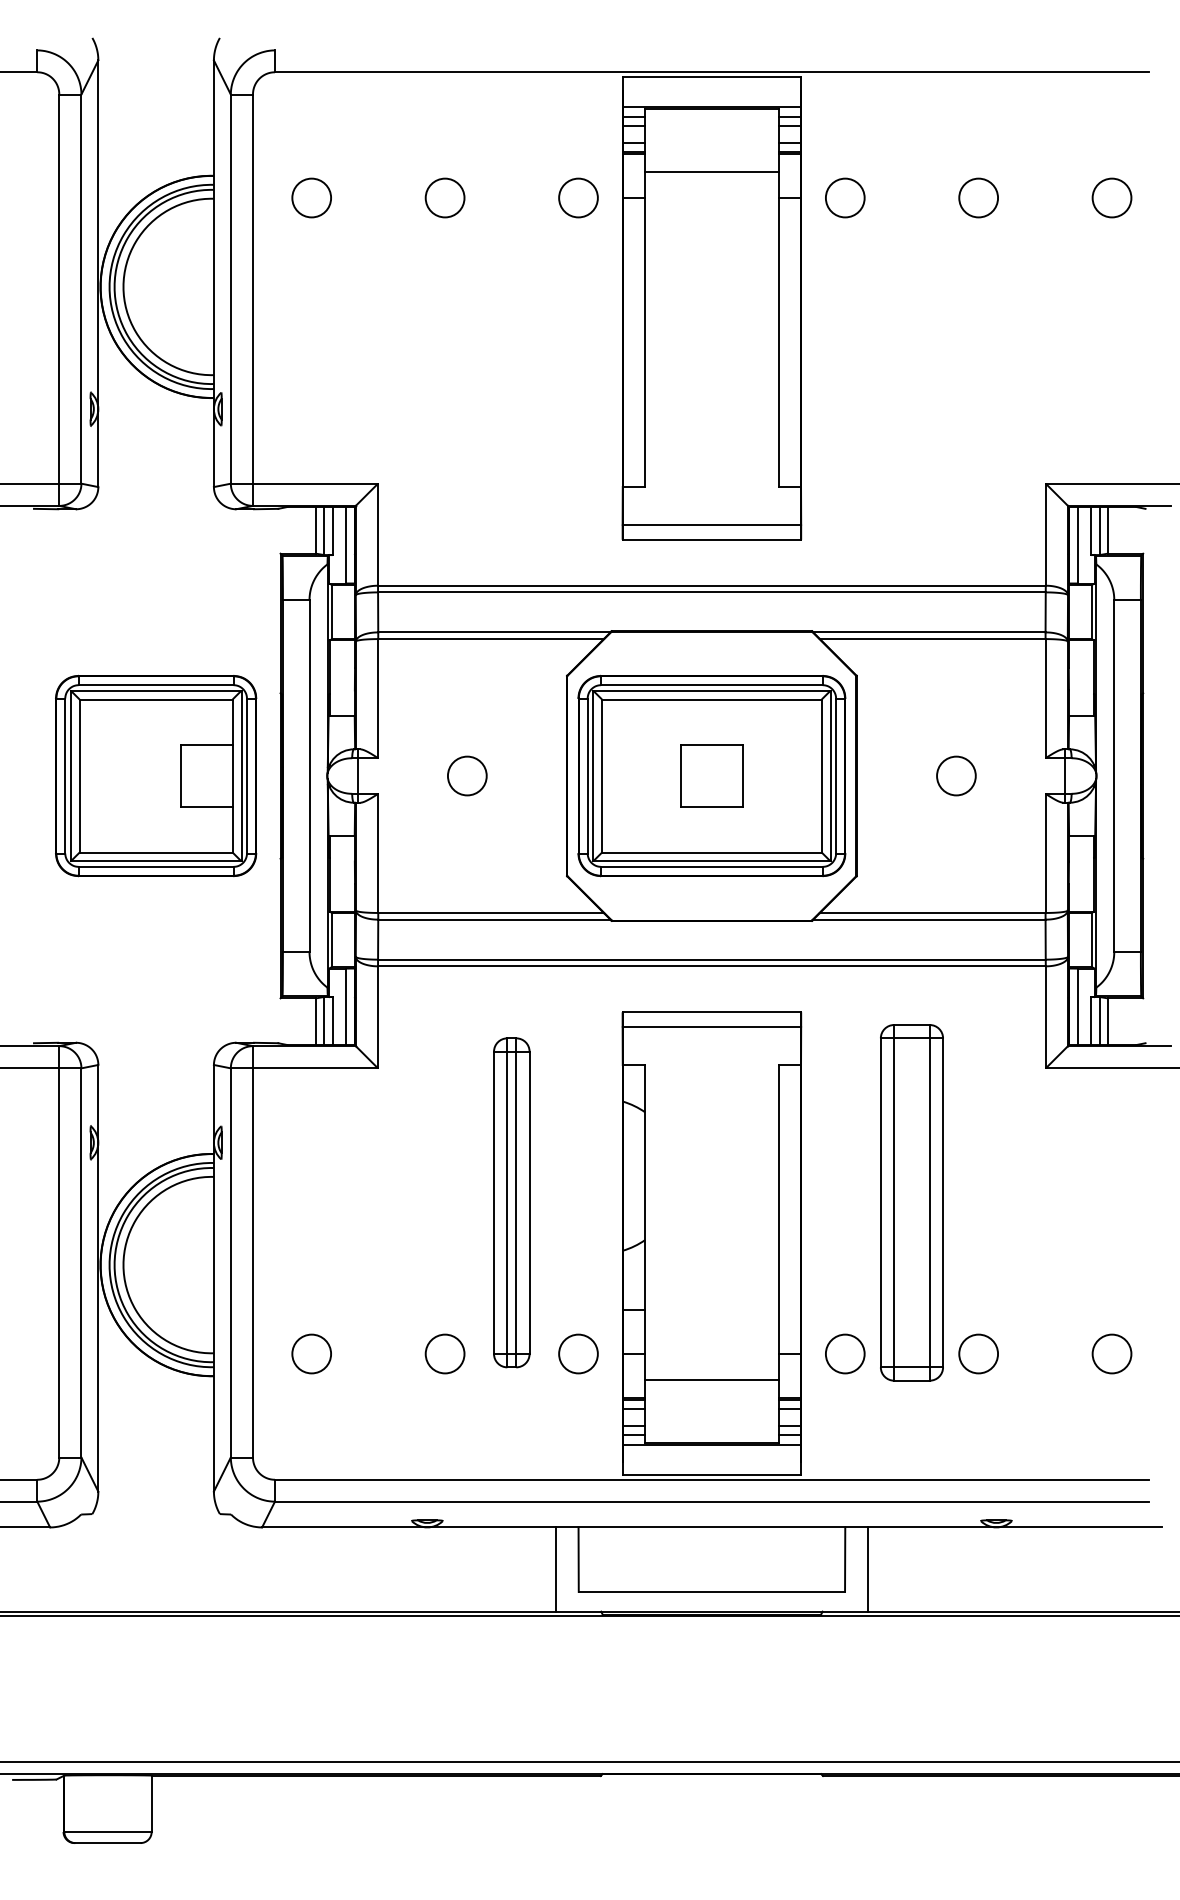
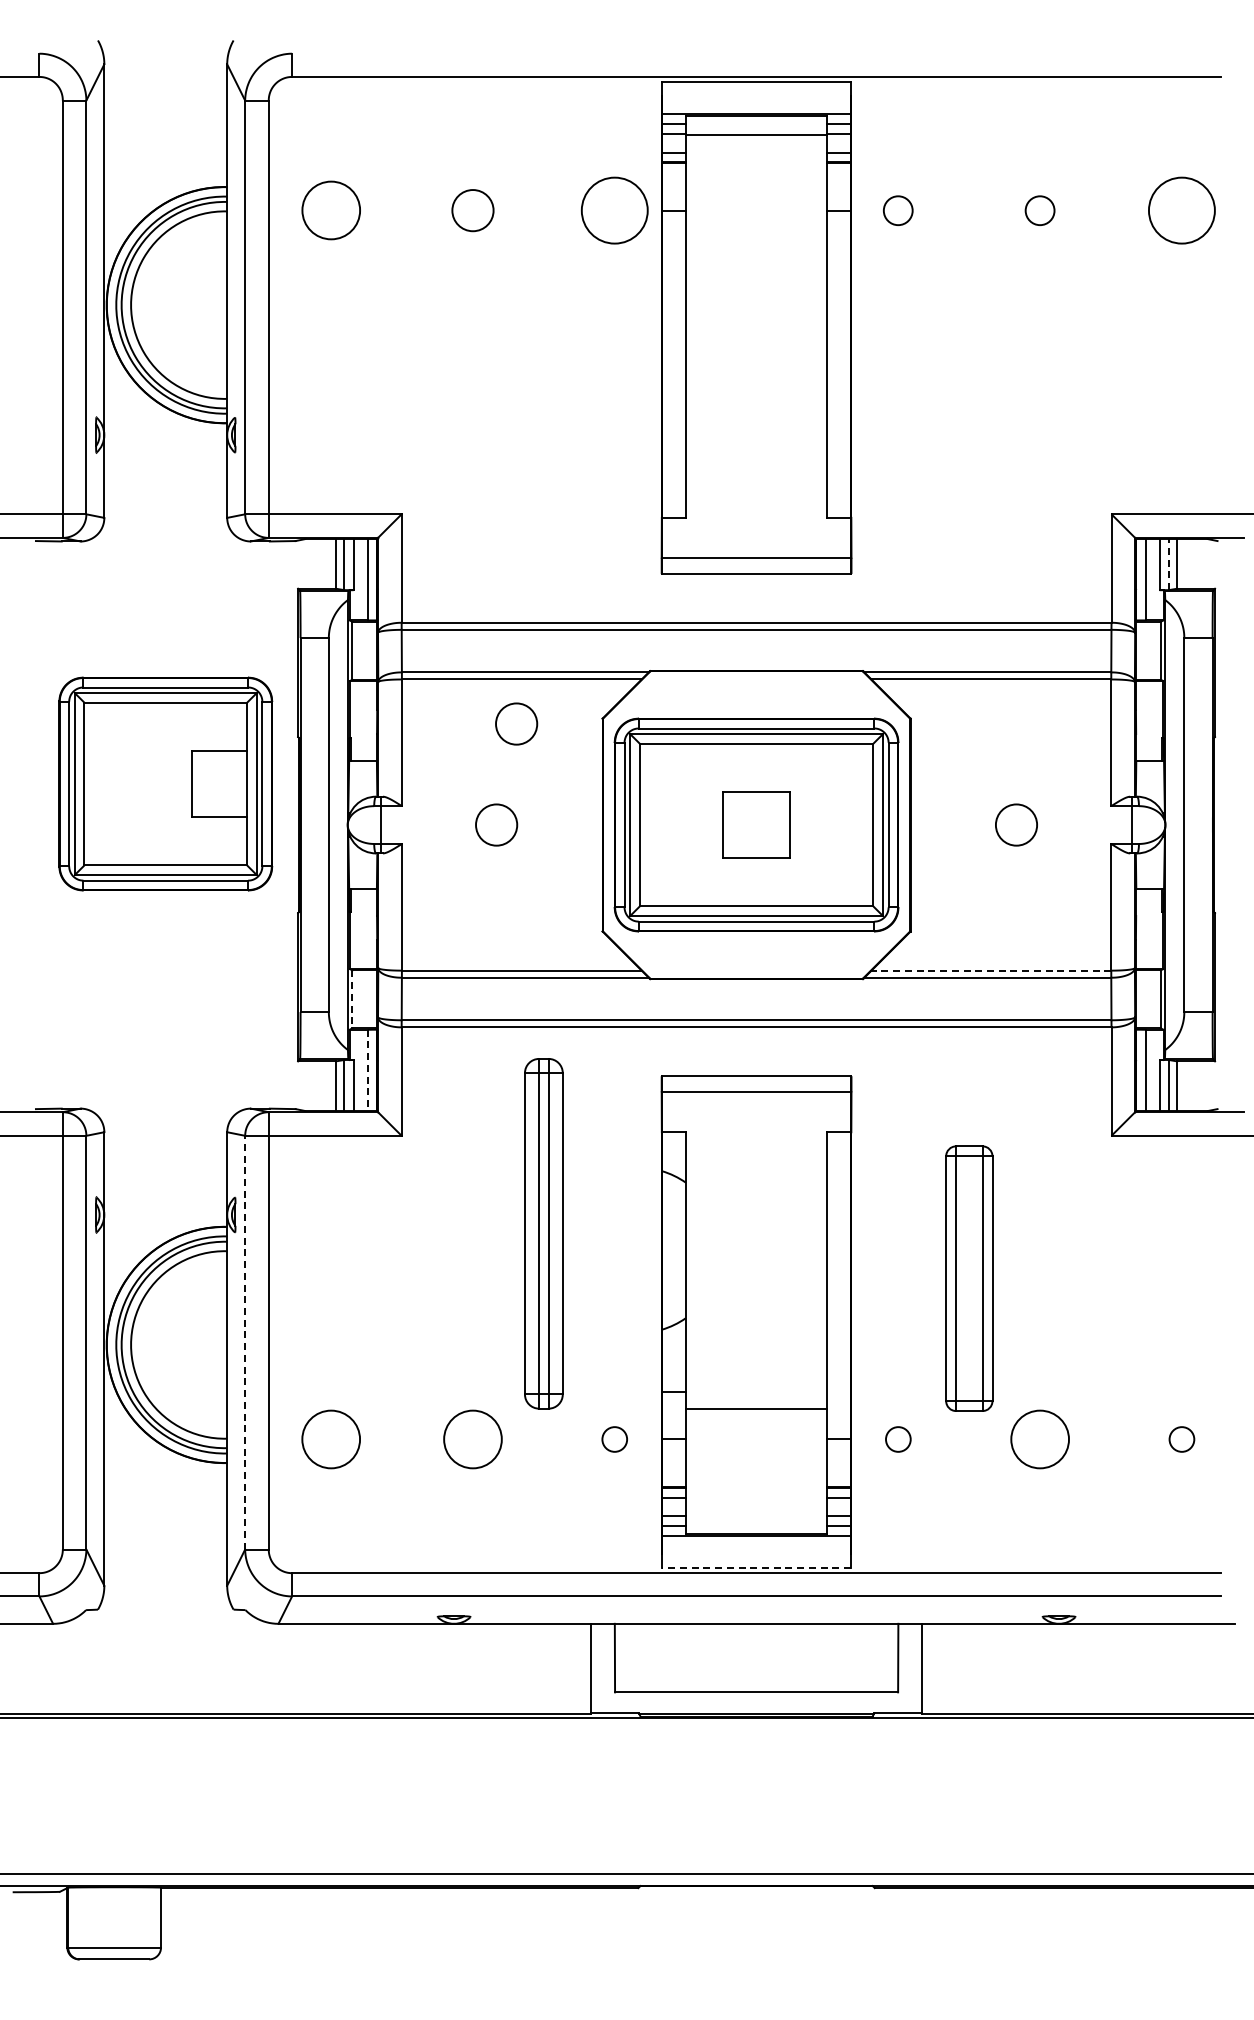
line: (711, 171) -> (756, 134), moved
circle: (311, 197) -> (330, 210), size x1.4
circle: (578, 197) -> (614, 210), size x1.6
circle: (844, 197) -> (897, 210), size x0.7
circle: (978, 197) -> (1039, 210), size x0.7
circle: (1111, 197) -> (1181, 210), size x1.6
line: (1100, 530) -> (1169, 564), solid -> dashed
circle: (486, 680) -> (516, 723), added
part: (155, 775) -> (165, 783), moved
line: (932, 912) -> (991, 970), solid -> dashed
line: (331, 940) -> (352, 999), solid -> dashed
line: (345, 1006) -> (367, 1070), solid -> dashed
part: (511, 1202) -> (543, 1233), moved
part: (912, 1202) -> (969, 1278), size x0.7
line: (231, 1262) -> (245, 1342), solid -> dashed
circle: (311, 1354) -> (330, 1439), size x1.4
circle: (444, 1354) -> (472, 1439), size x1.4
circle: (578, 1354) -> (614, 1439), size x0.6
circle: (844, 1354) -> (897, 1439), size x0.6
circle: (978, 1354) -> (1039, 1439), size x1.4
circle: (1111, 1354) -> (1181, 1439), size x0.6
line: (711, 1380) -> (756, 1409), moved
line: (711, 1475) -> (756, 1568), solid -> dashed

